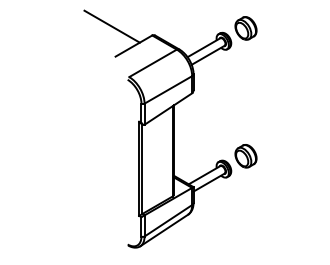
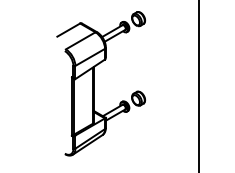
line: (111, 25) -> (54, 17), removed

